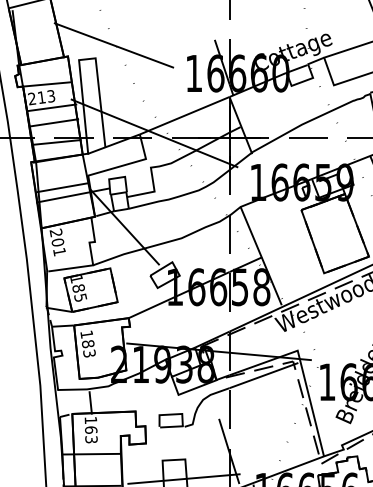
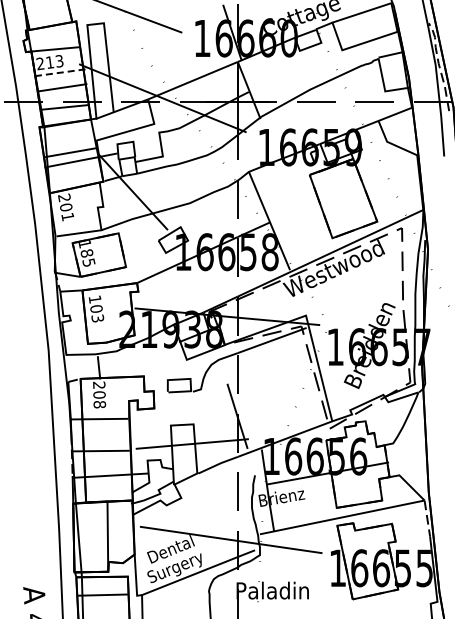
line: (52, 107) -> (60, 72), solid -> dashed
text: (88, 344) -> (96, 309), 183 -> 103
text: (91, 429) -> (99, 394), 163 -> 208

